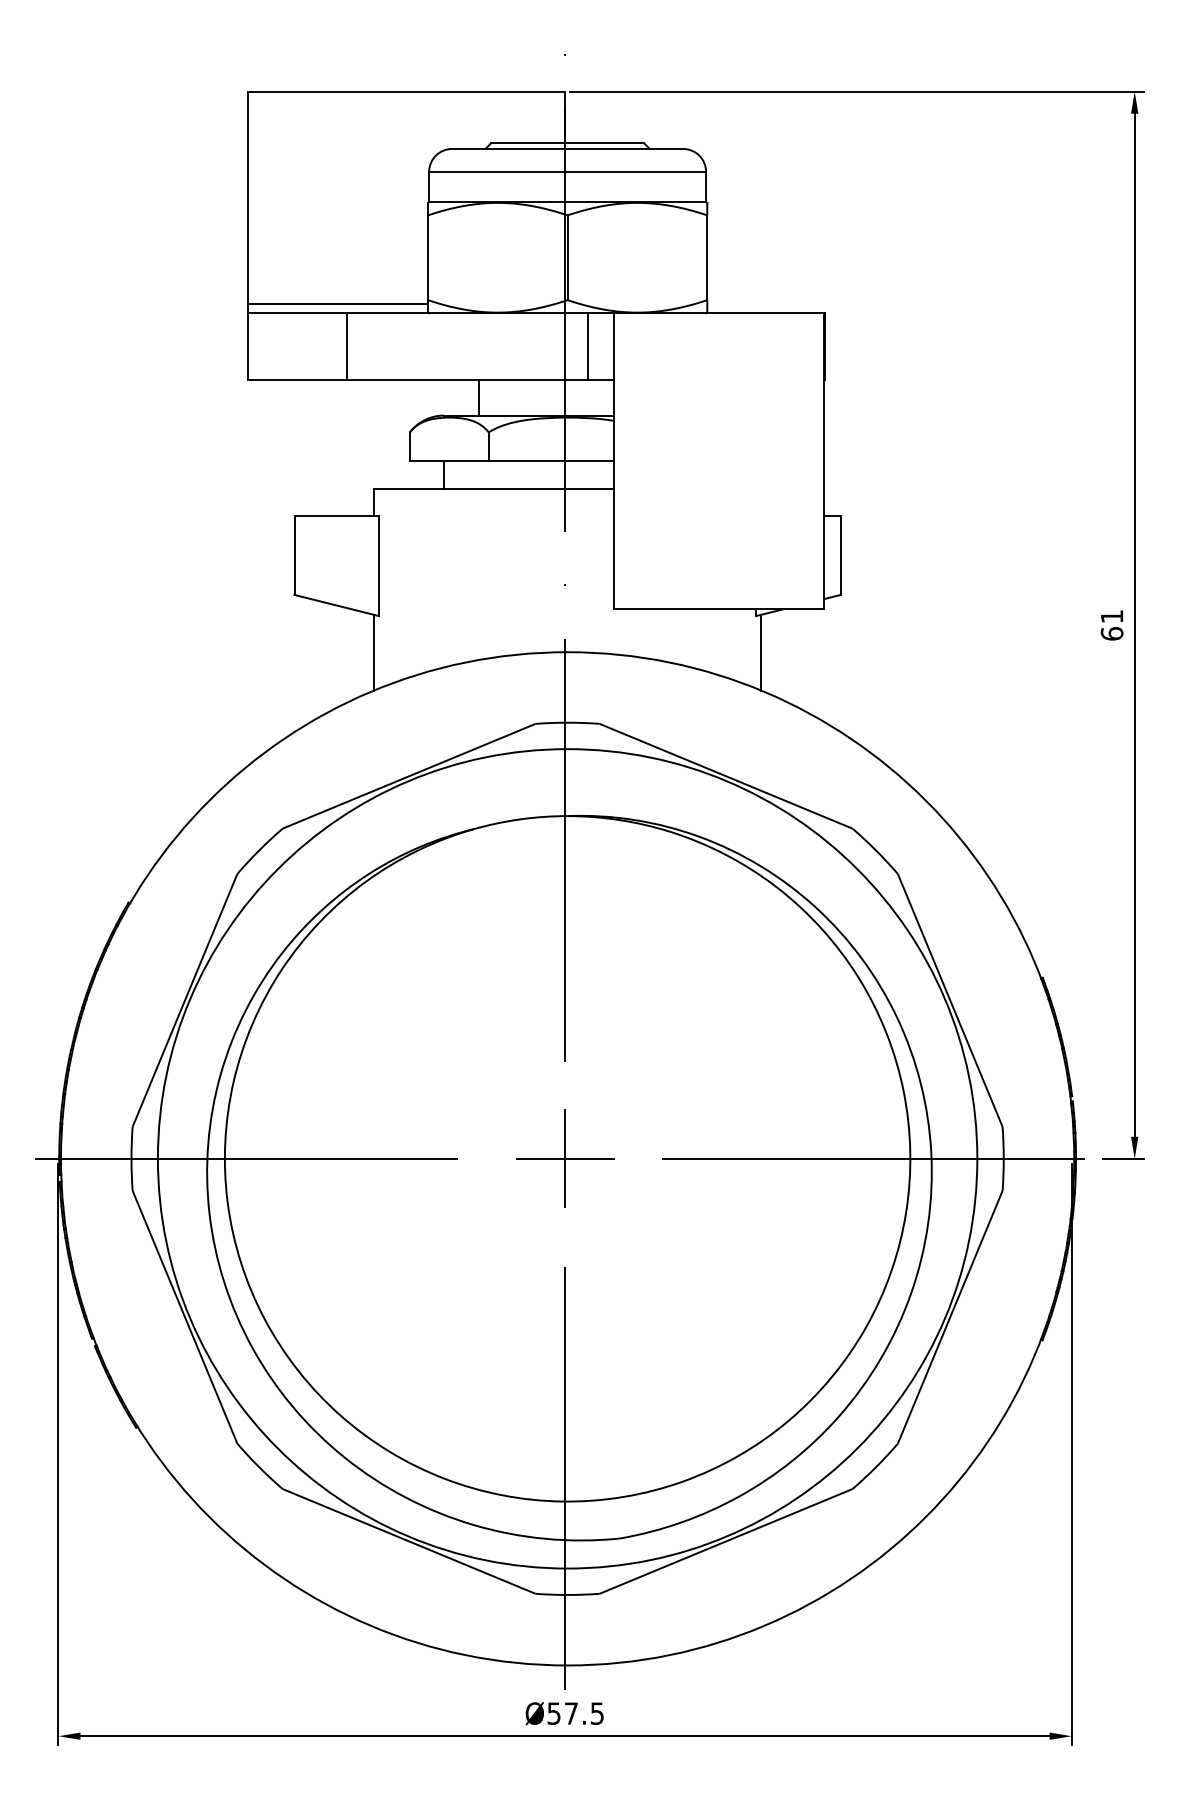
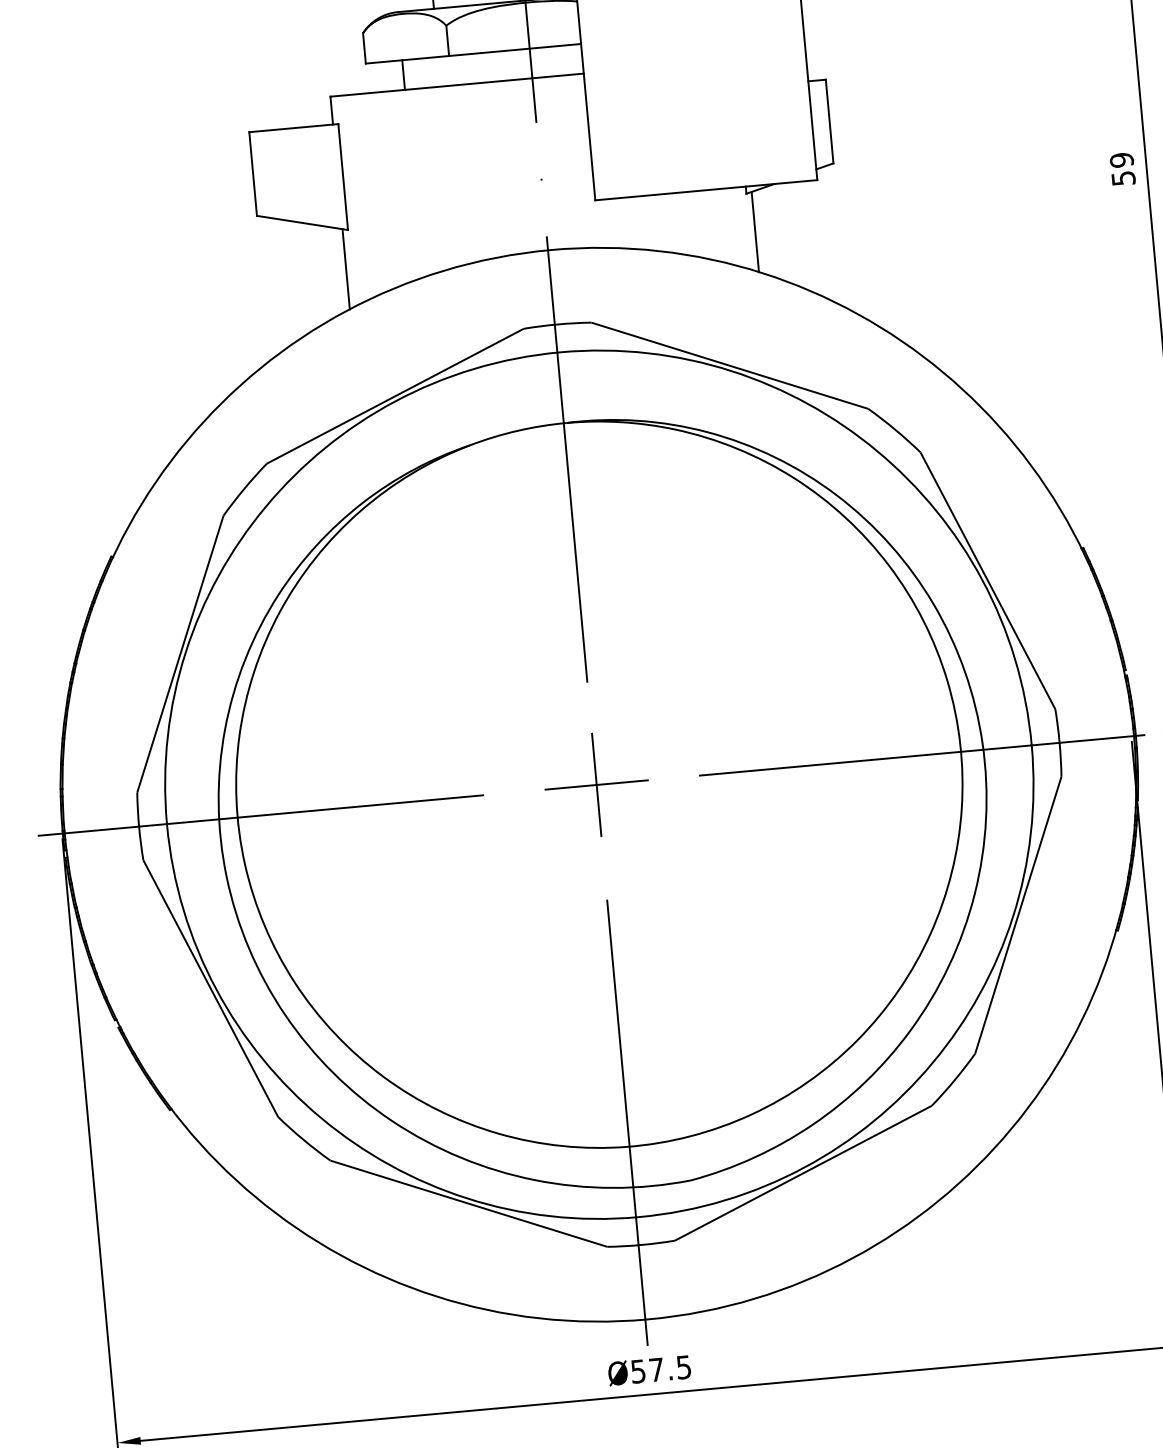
text: (1111, 625) -> (1122, 169), 61 -> 59

